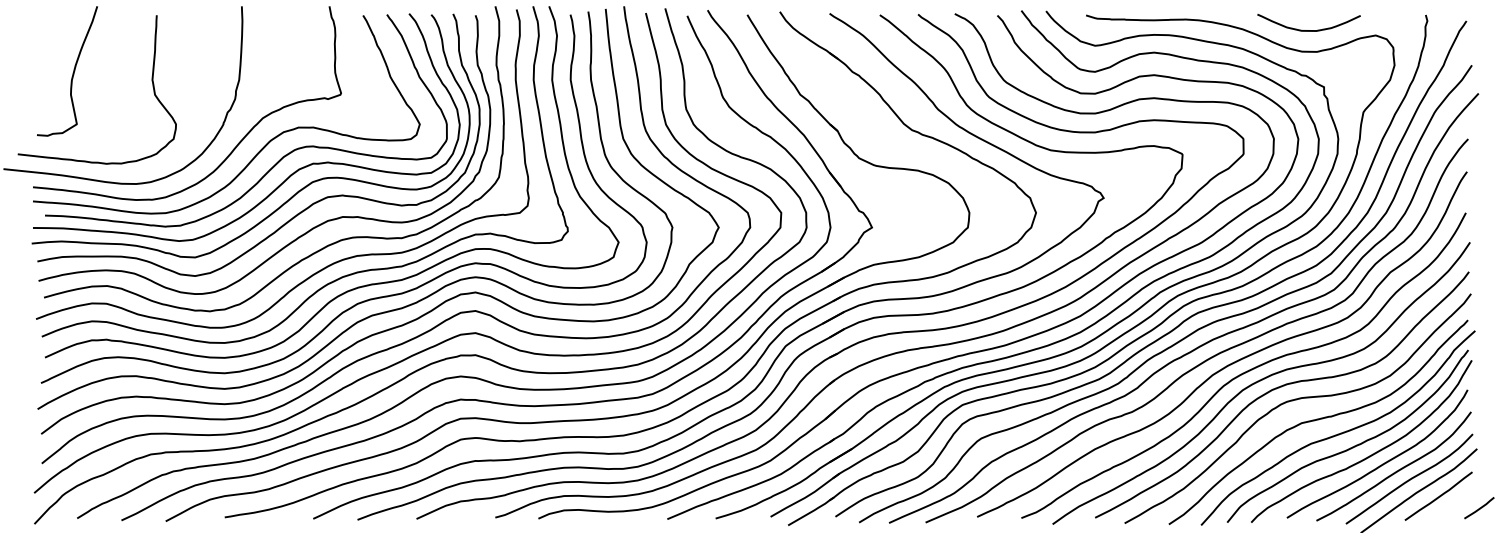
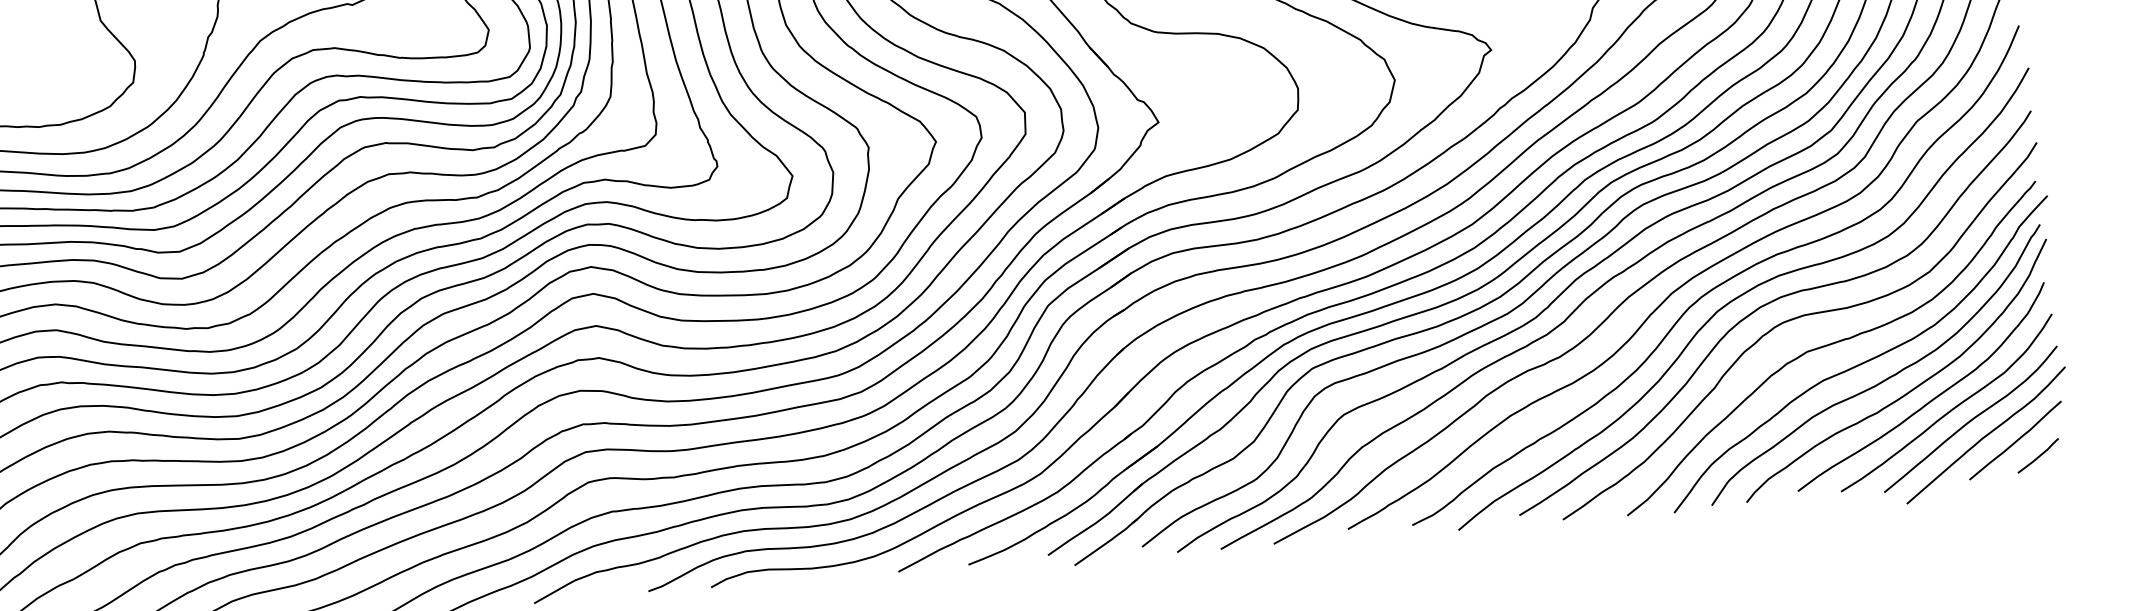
line: (1479, 508) -> (2038, 456), moved

